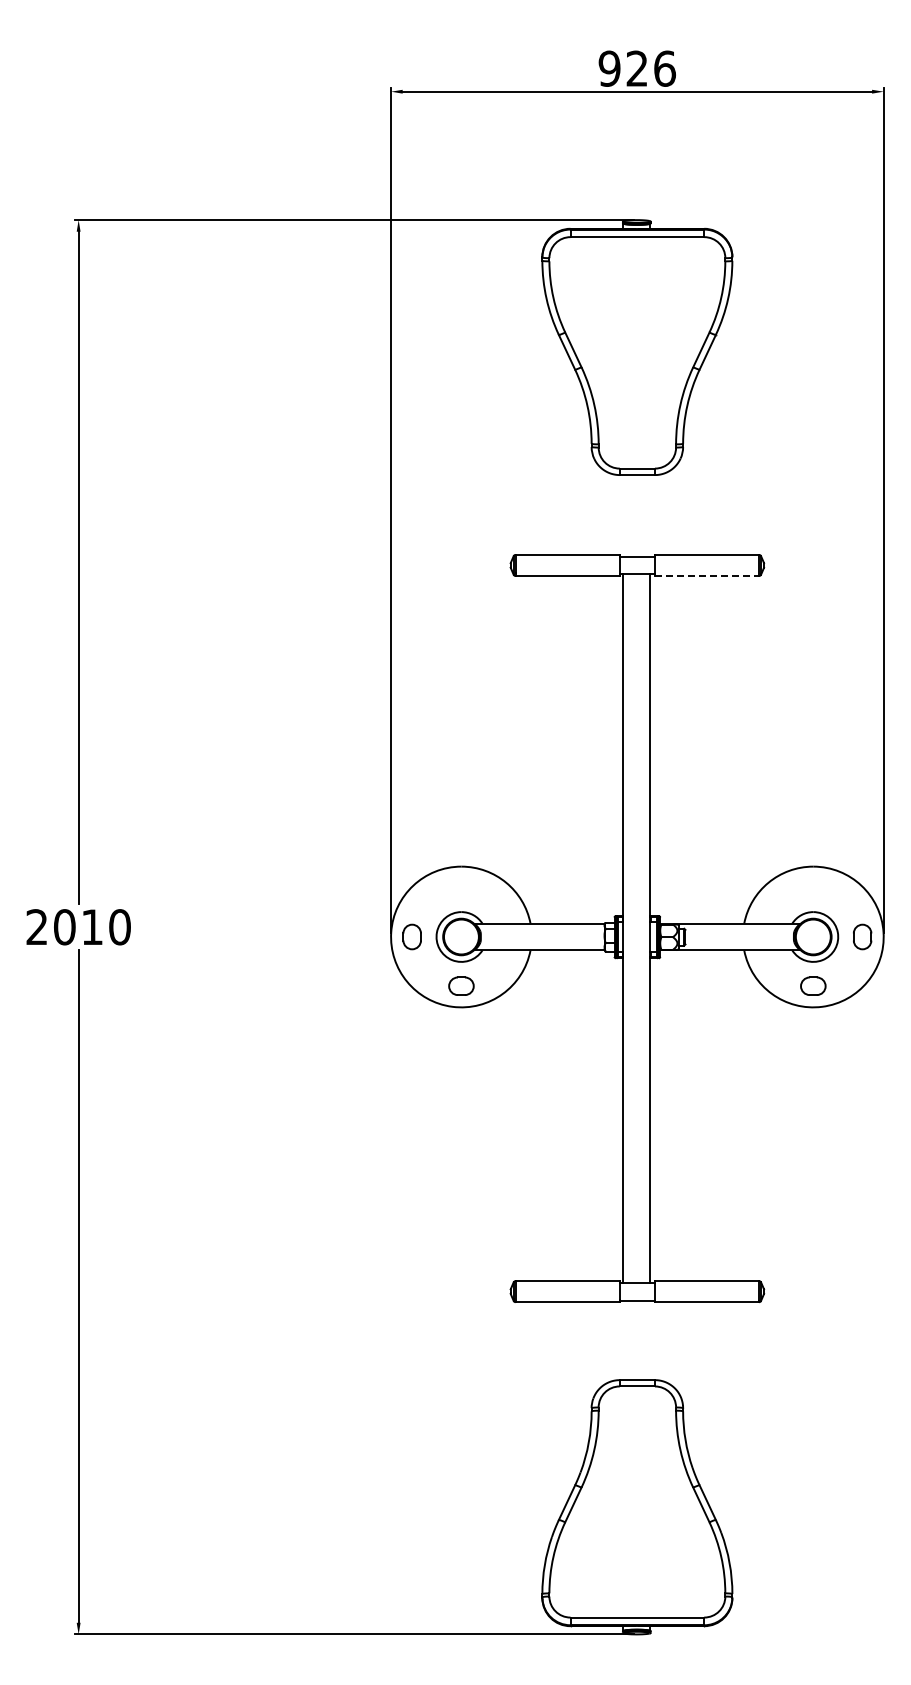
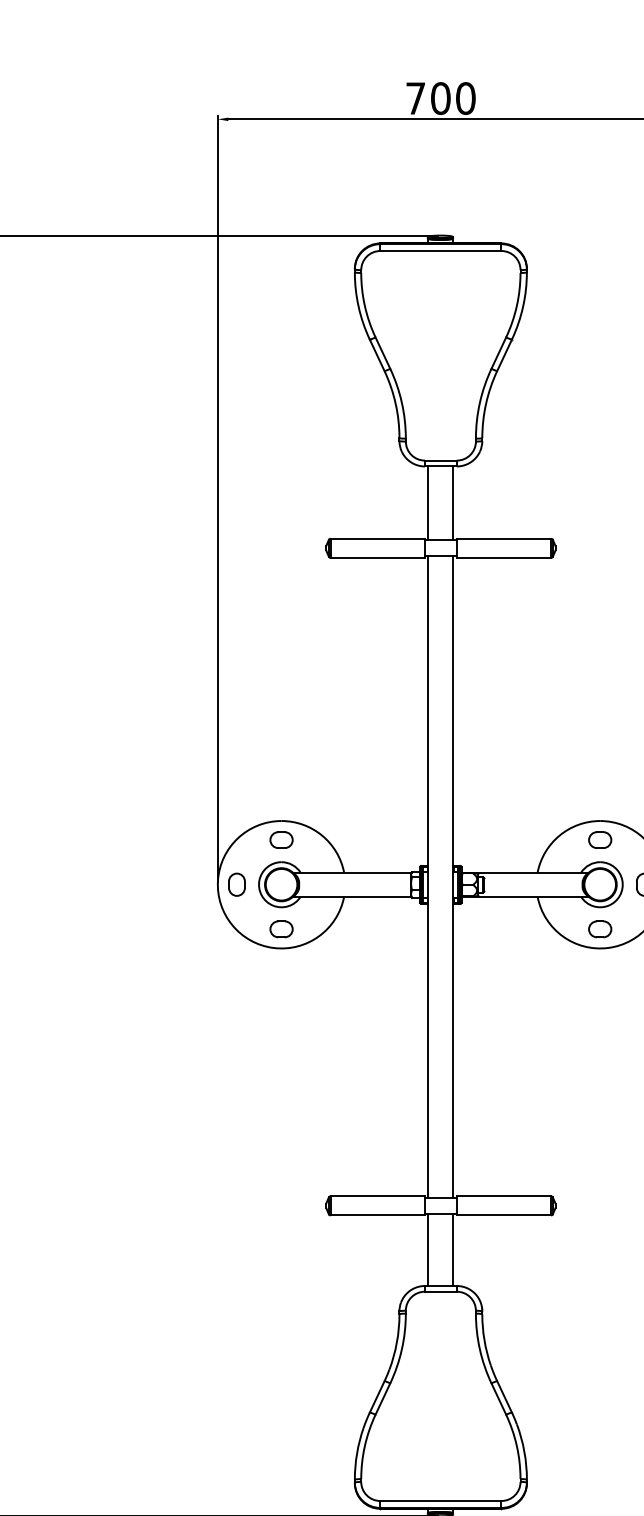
text: (636, 68) -> (440, 98), 926 -> 700
line: (623, 515) -> (428, 503), added
line: (650, 515) -> (452, 503), added
line: (707, 576) -> (504, 558), dashed -> solid
part: (461, 887) -> (281, 839), added
part: (813, 887) -> (600, 839), added
line: (623, 1340) -> (428, 1250), added
line: (650, 1340) -> (452, 1250), added

